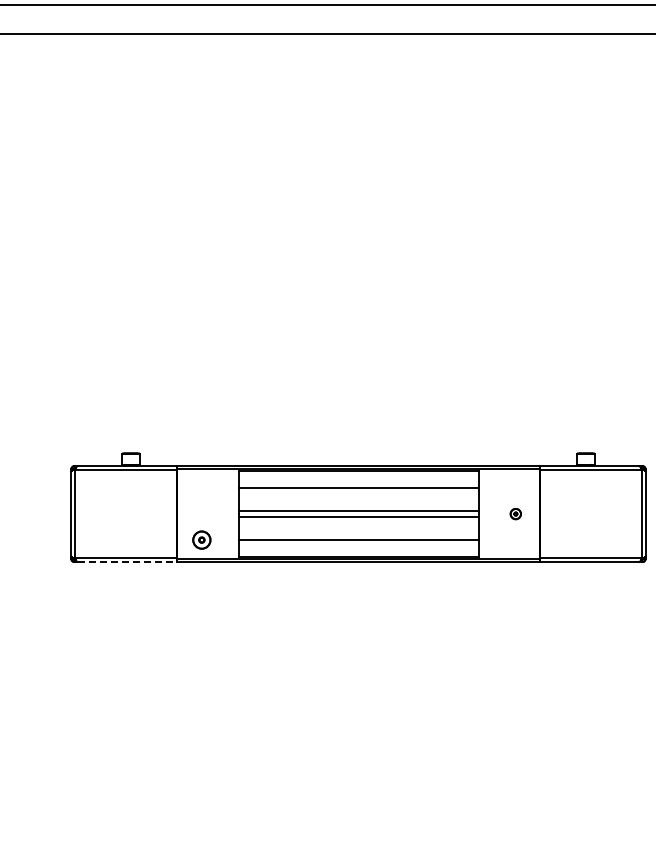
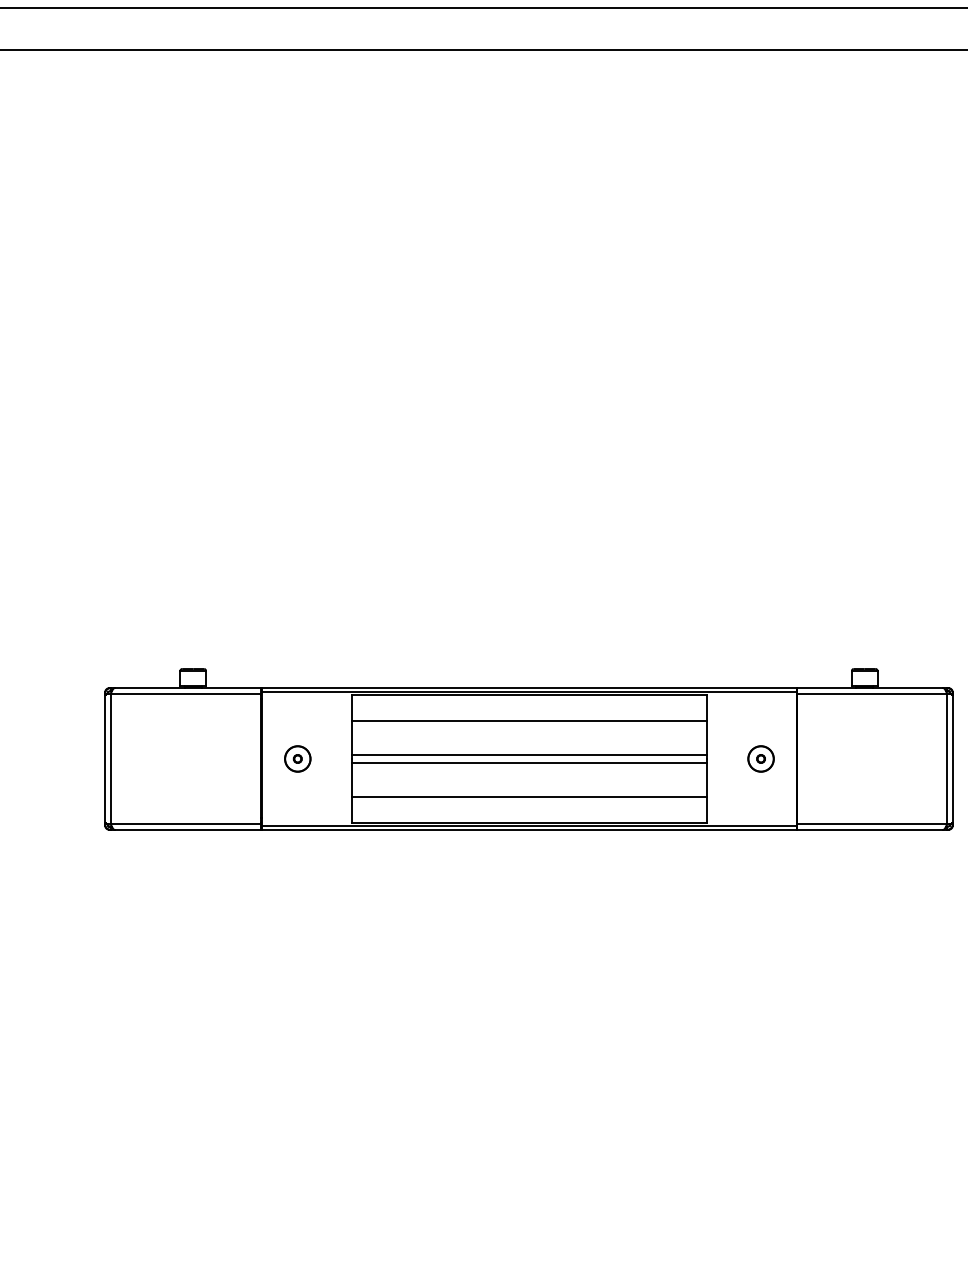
part: (515, 513) -> (760, 758), size x1.67
part: (201, 539) -> (297, 758), moved
line: (127, 562) -> (188, 830), dashed -> solid

